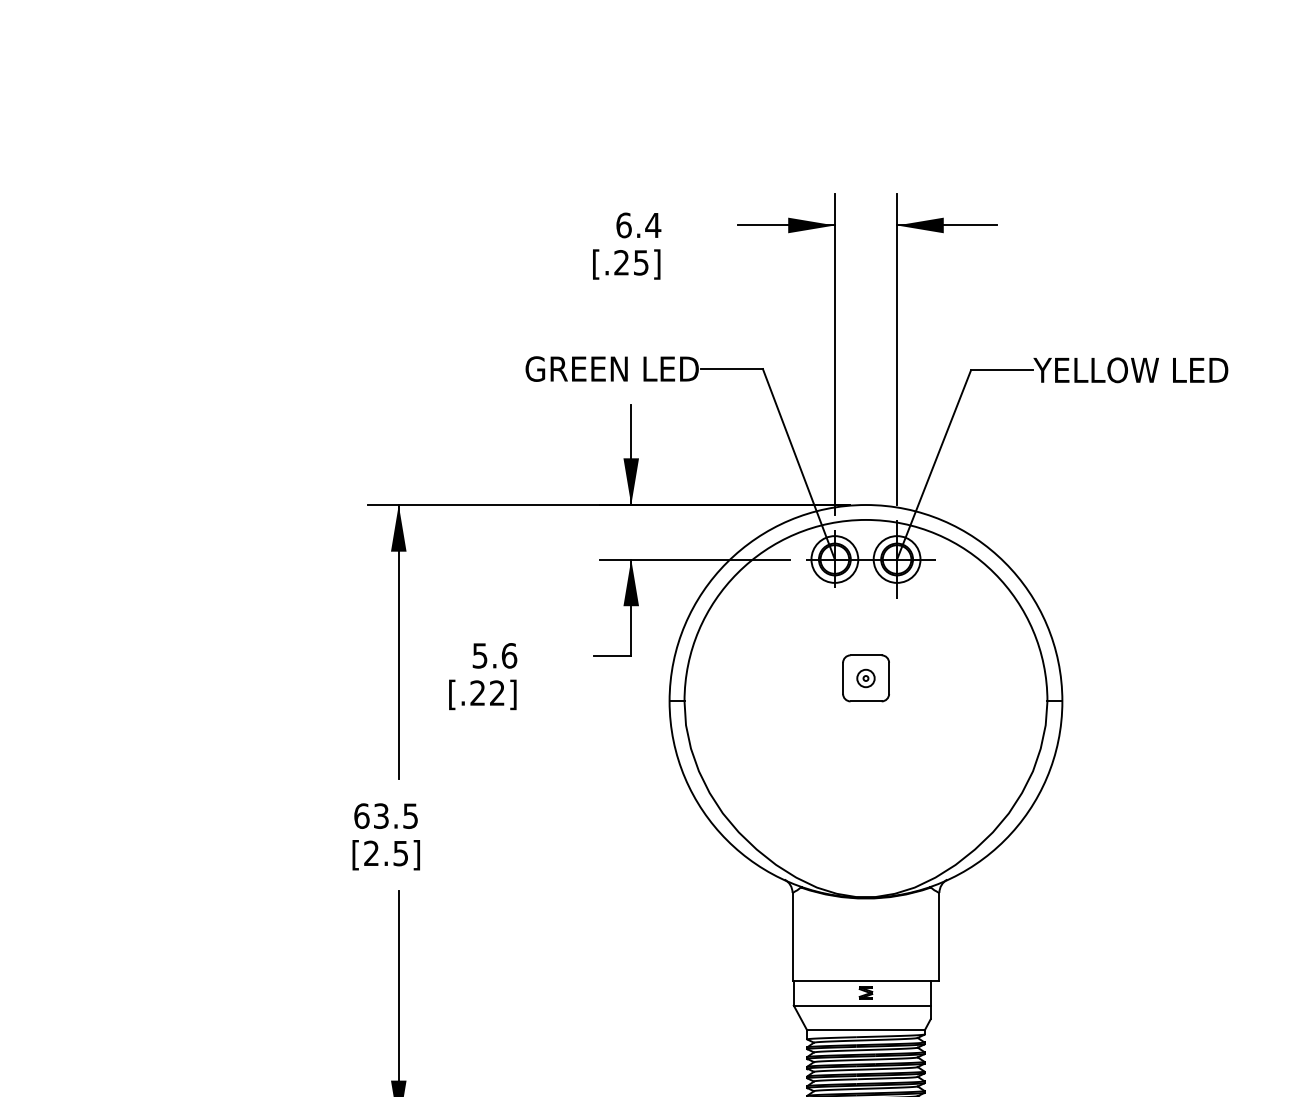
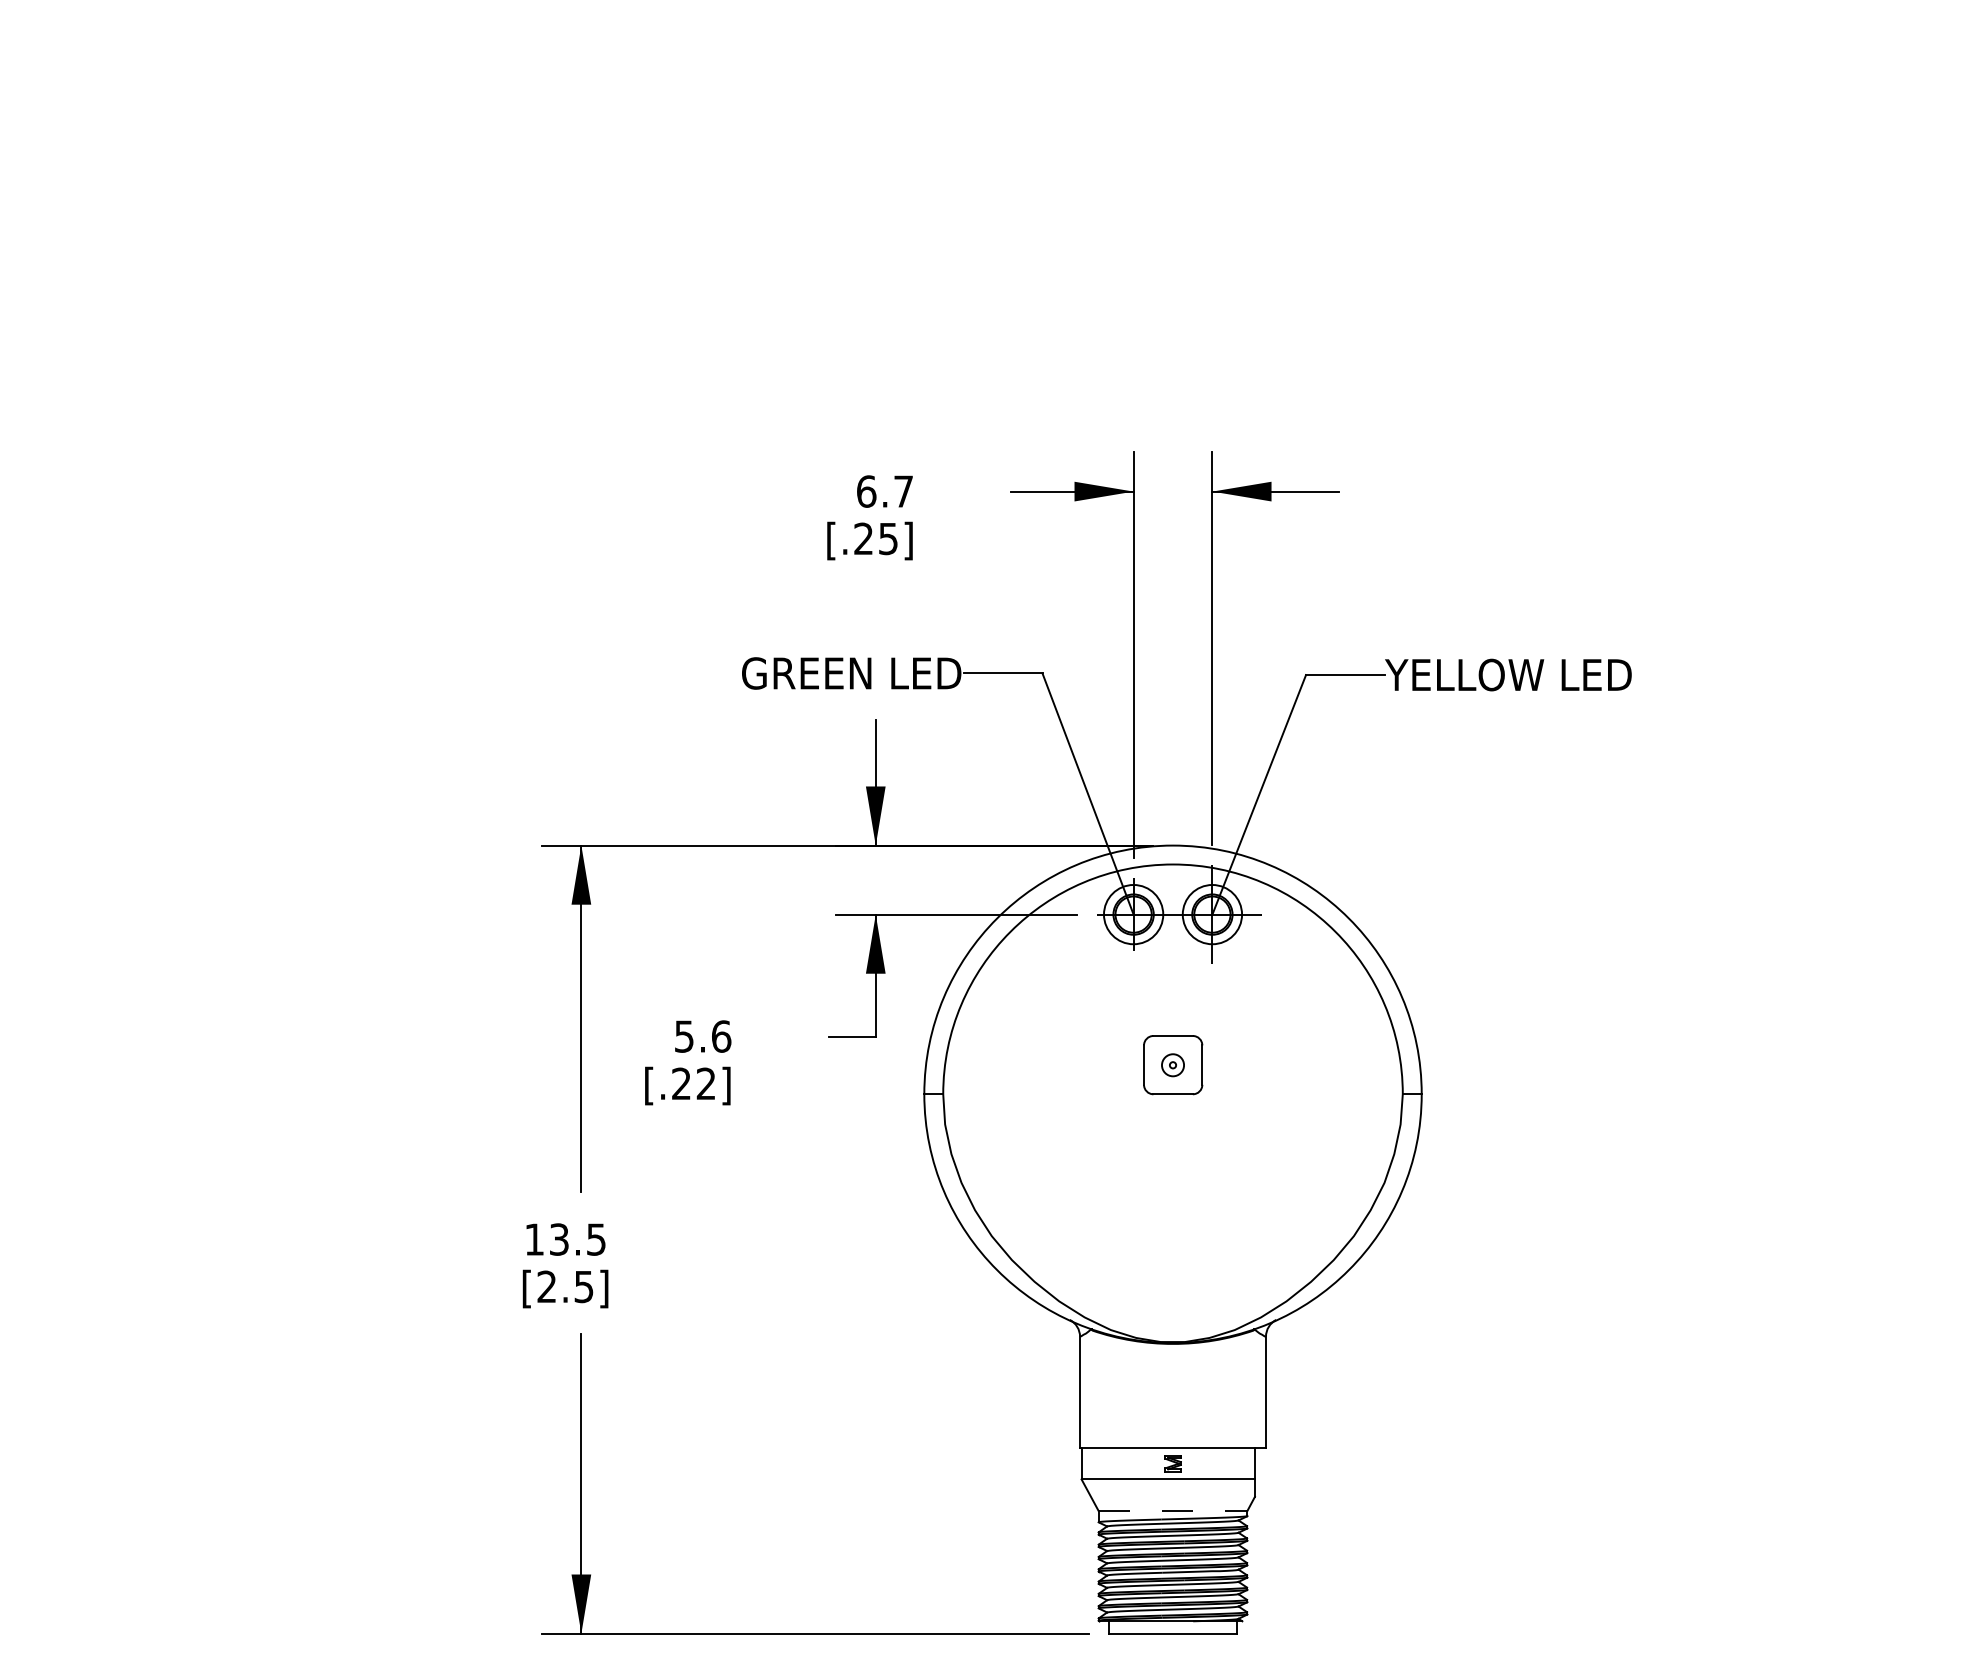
text: (653, 225) -> (903, 491), 6.4 -> 6.7
text: (361, 816) -> (534, 1239), 63.5 -> 13.5
line: (866, 1030) -> (1173, 1510), solid -> dashed

